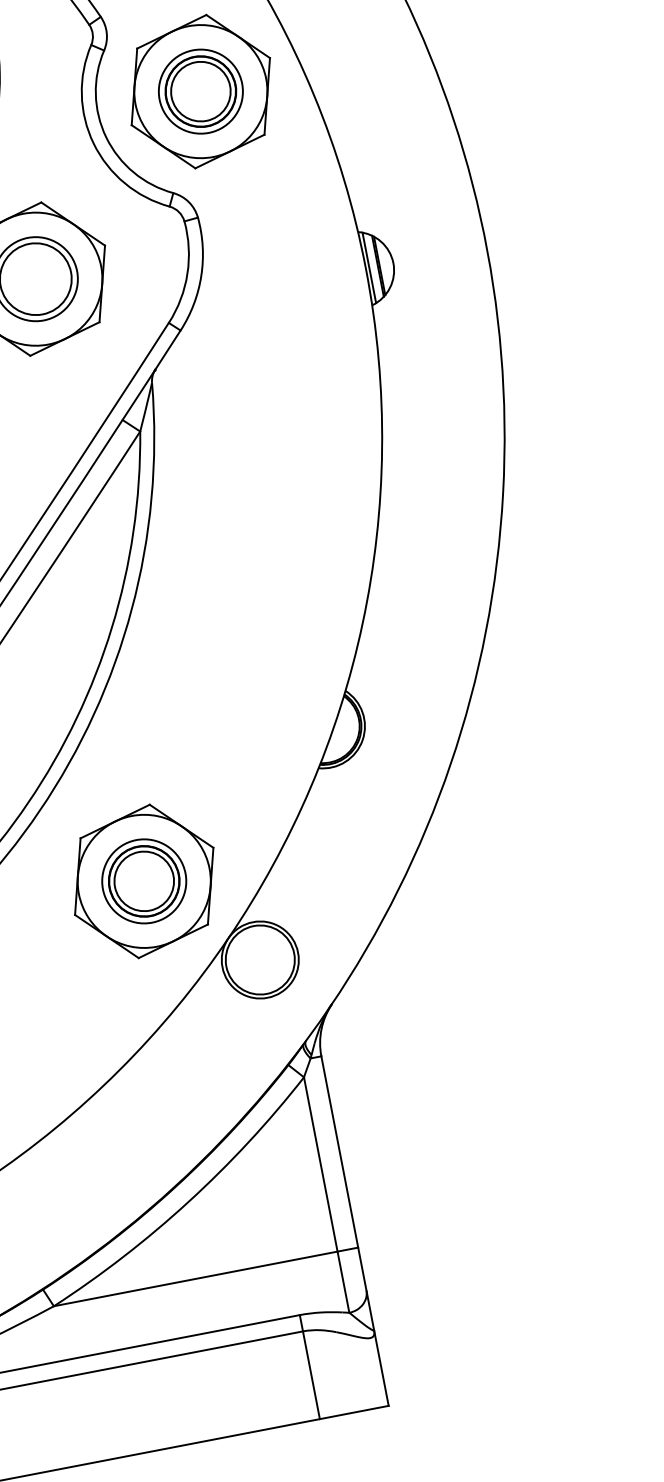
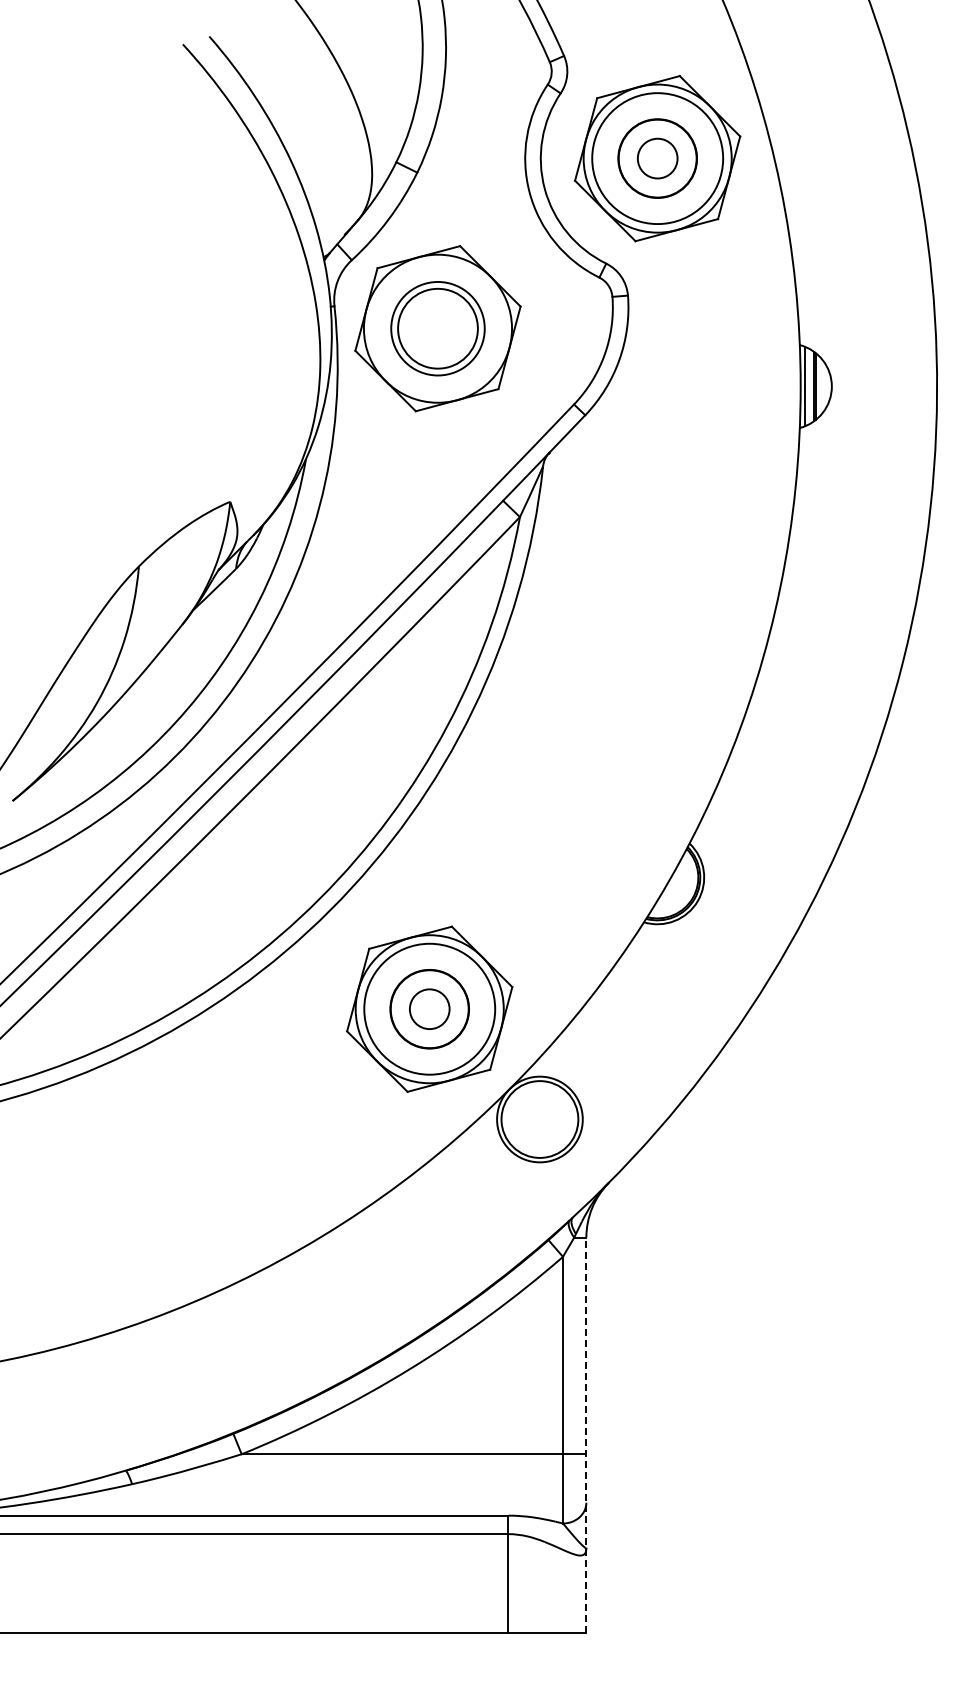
circle: (200, 91) -> (657, 158), size x0.6
circle: (200, 91) -> (657, 158), size x1.4
circle: (144, 881) -> (429, 1009), size x0.6
circle: (144, 881) -> (429, 1009), size x1.4
line: (355, 1231) -> (586, 1435), solid -> dashed

